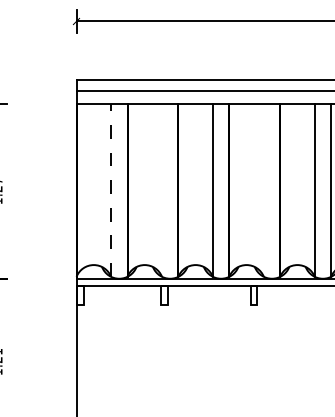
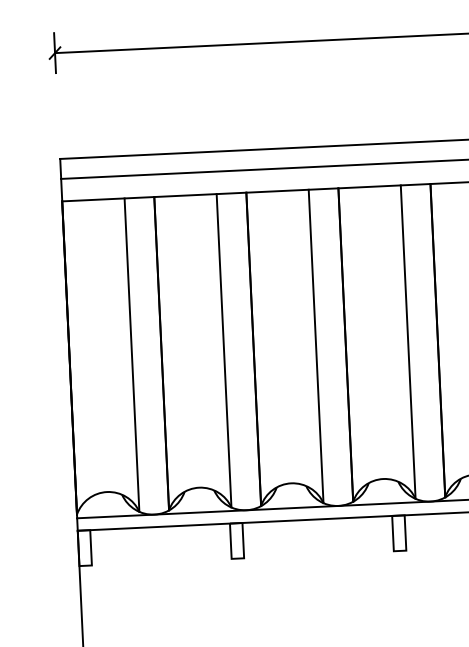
line: (162, 189) -> (224, 349), added
line: (263, 189) -> (407, 340), added
line: (111, 190) -> (132, 355), dashed -> solid

